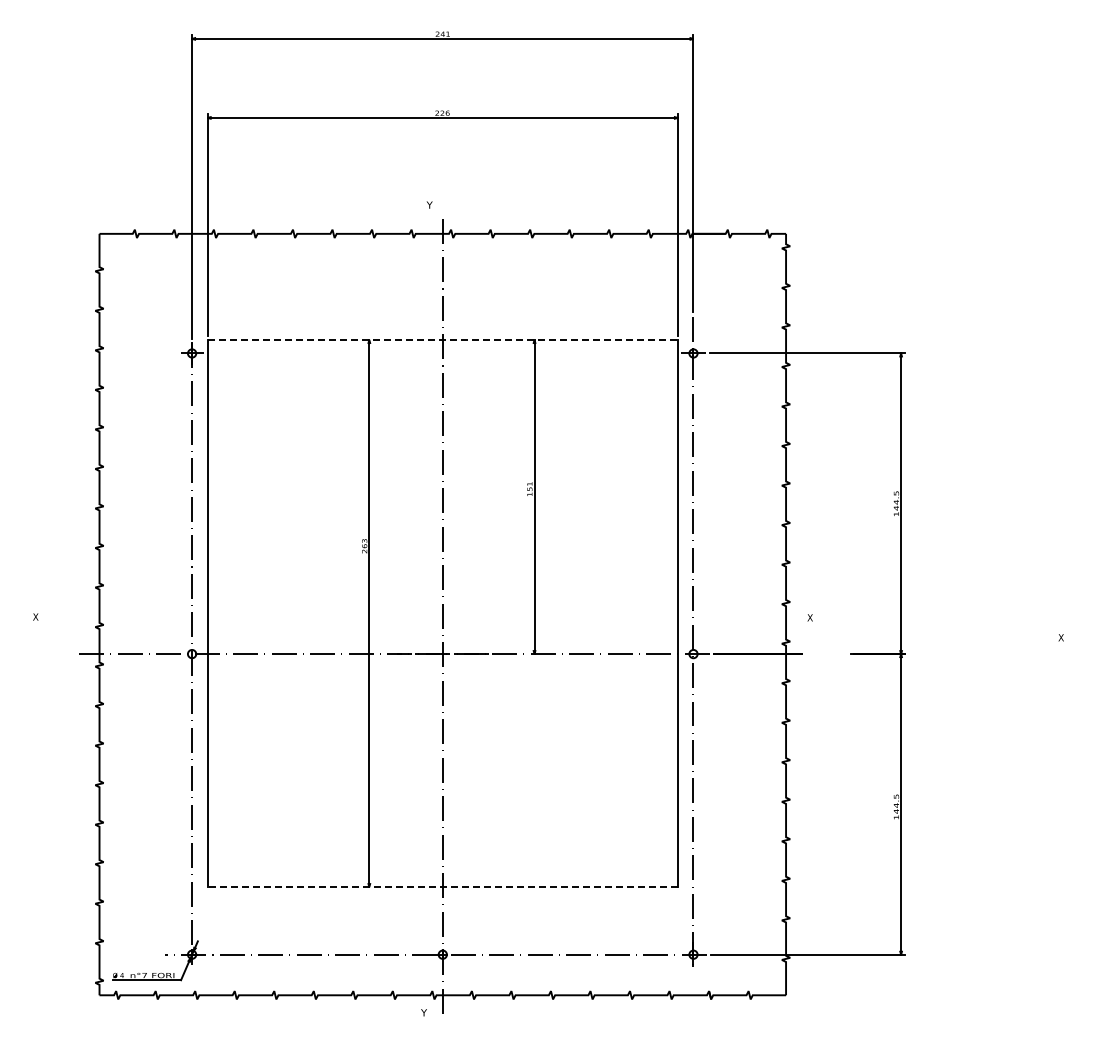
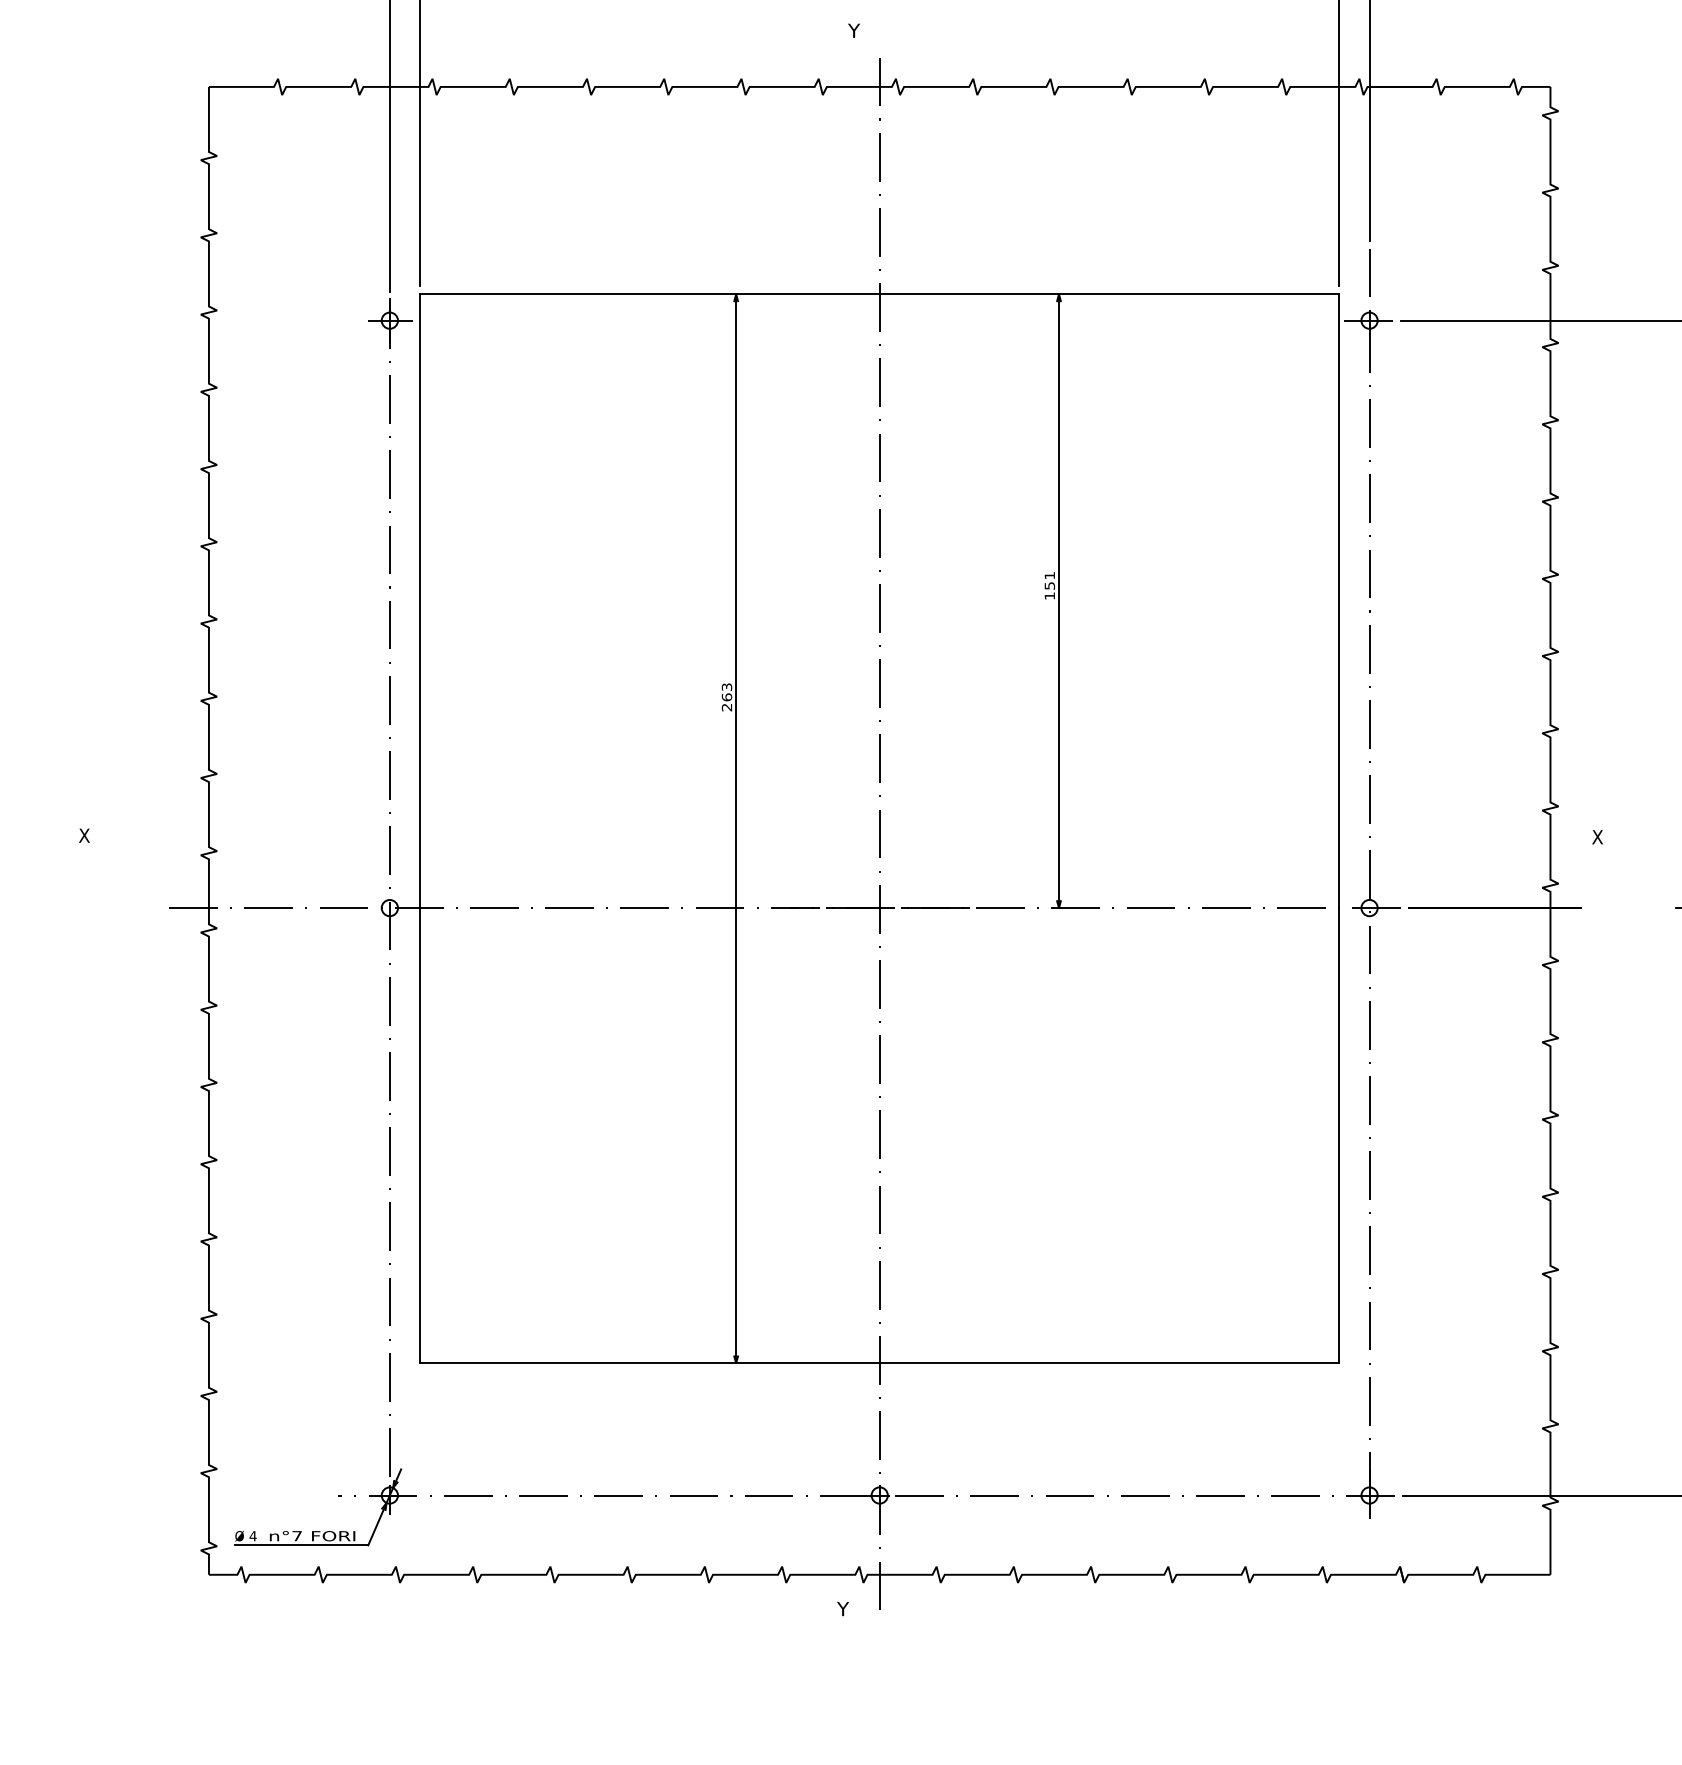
line: (443, 339) -> (881, 293), dashed -> solid
line: (442, 887) -> (879, 1364), dashed -> solid

